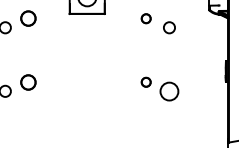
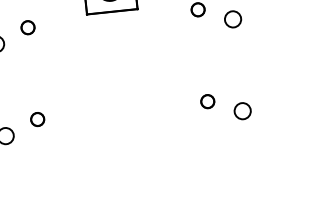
circle: (28, 18) -> (28, 27), size x0.62
circle: (28, 81) -> (37, 118), size x0.62
circle: (169, 90) -> (242, 109), size x0.62

